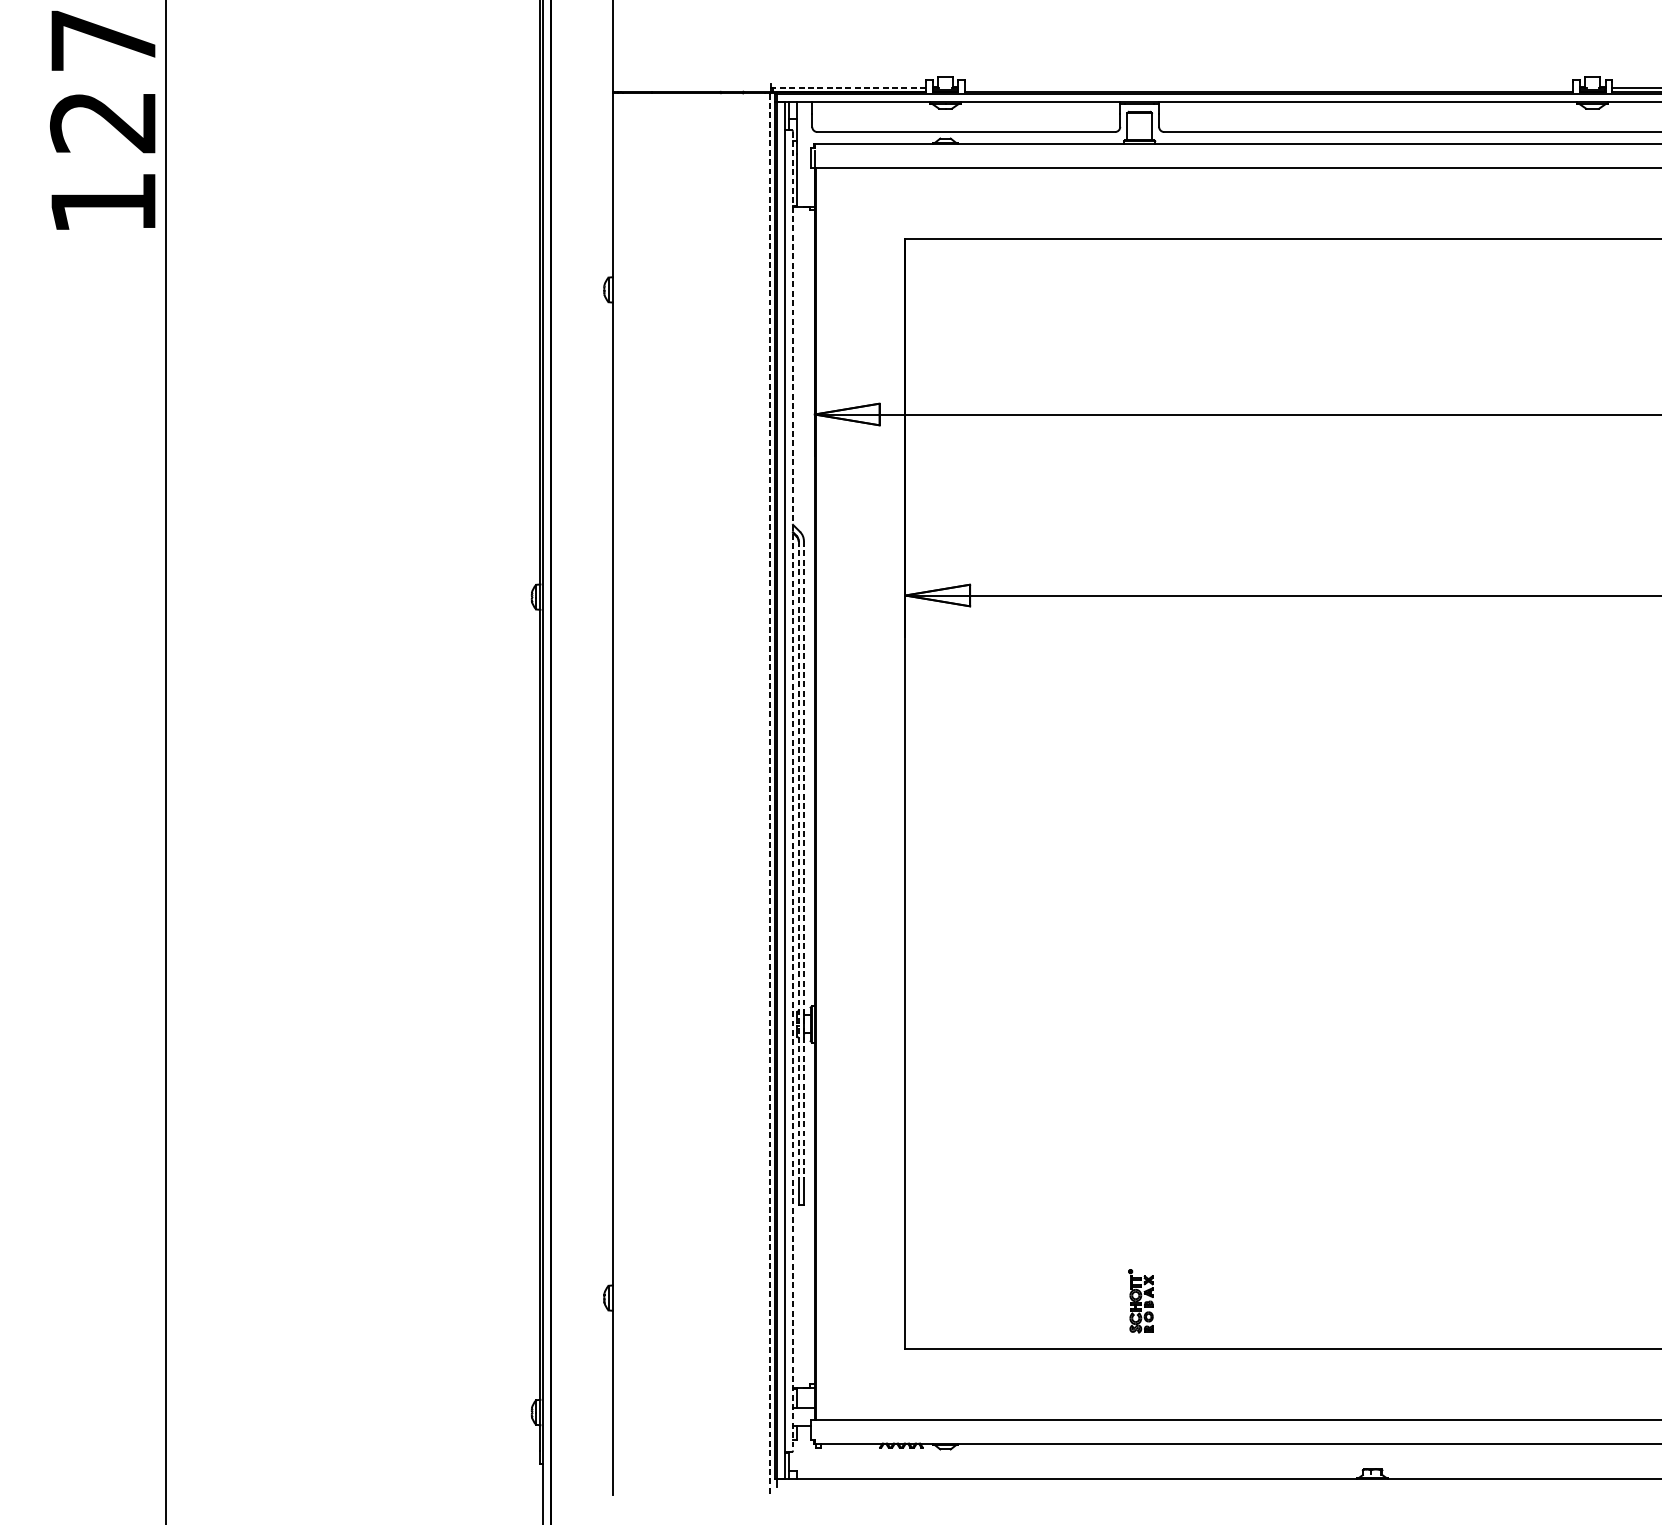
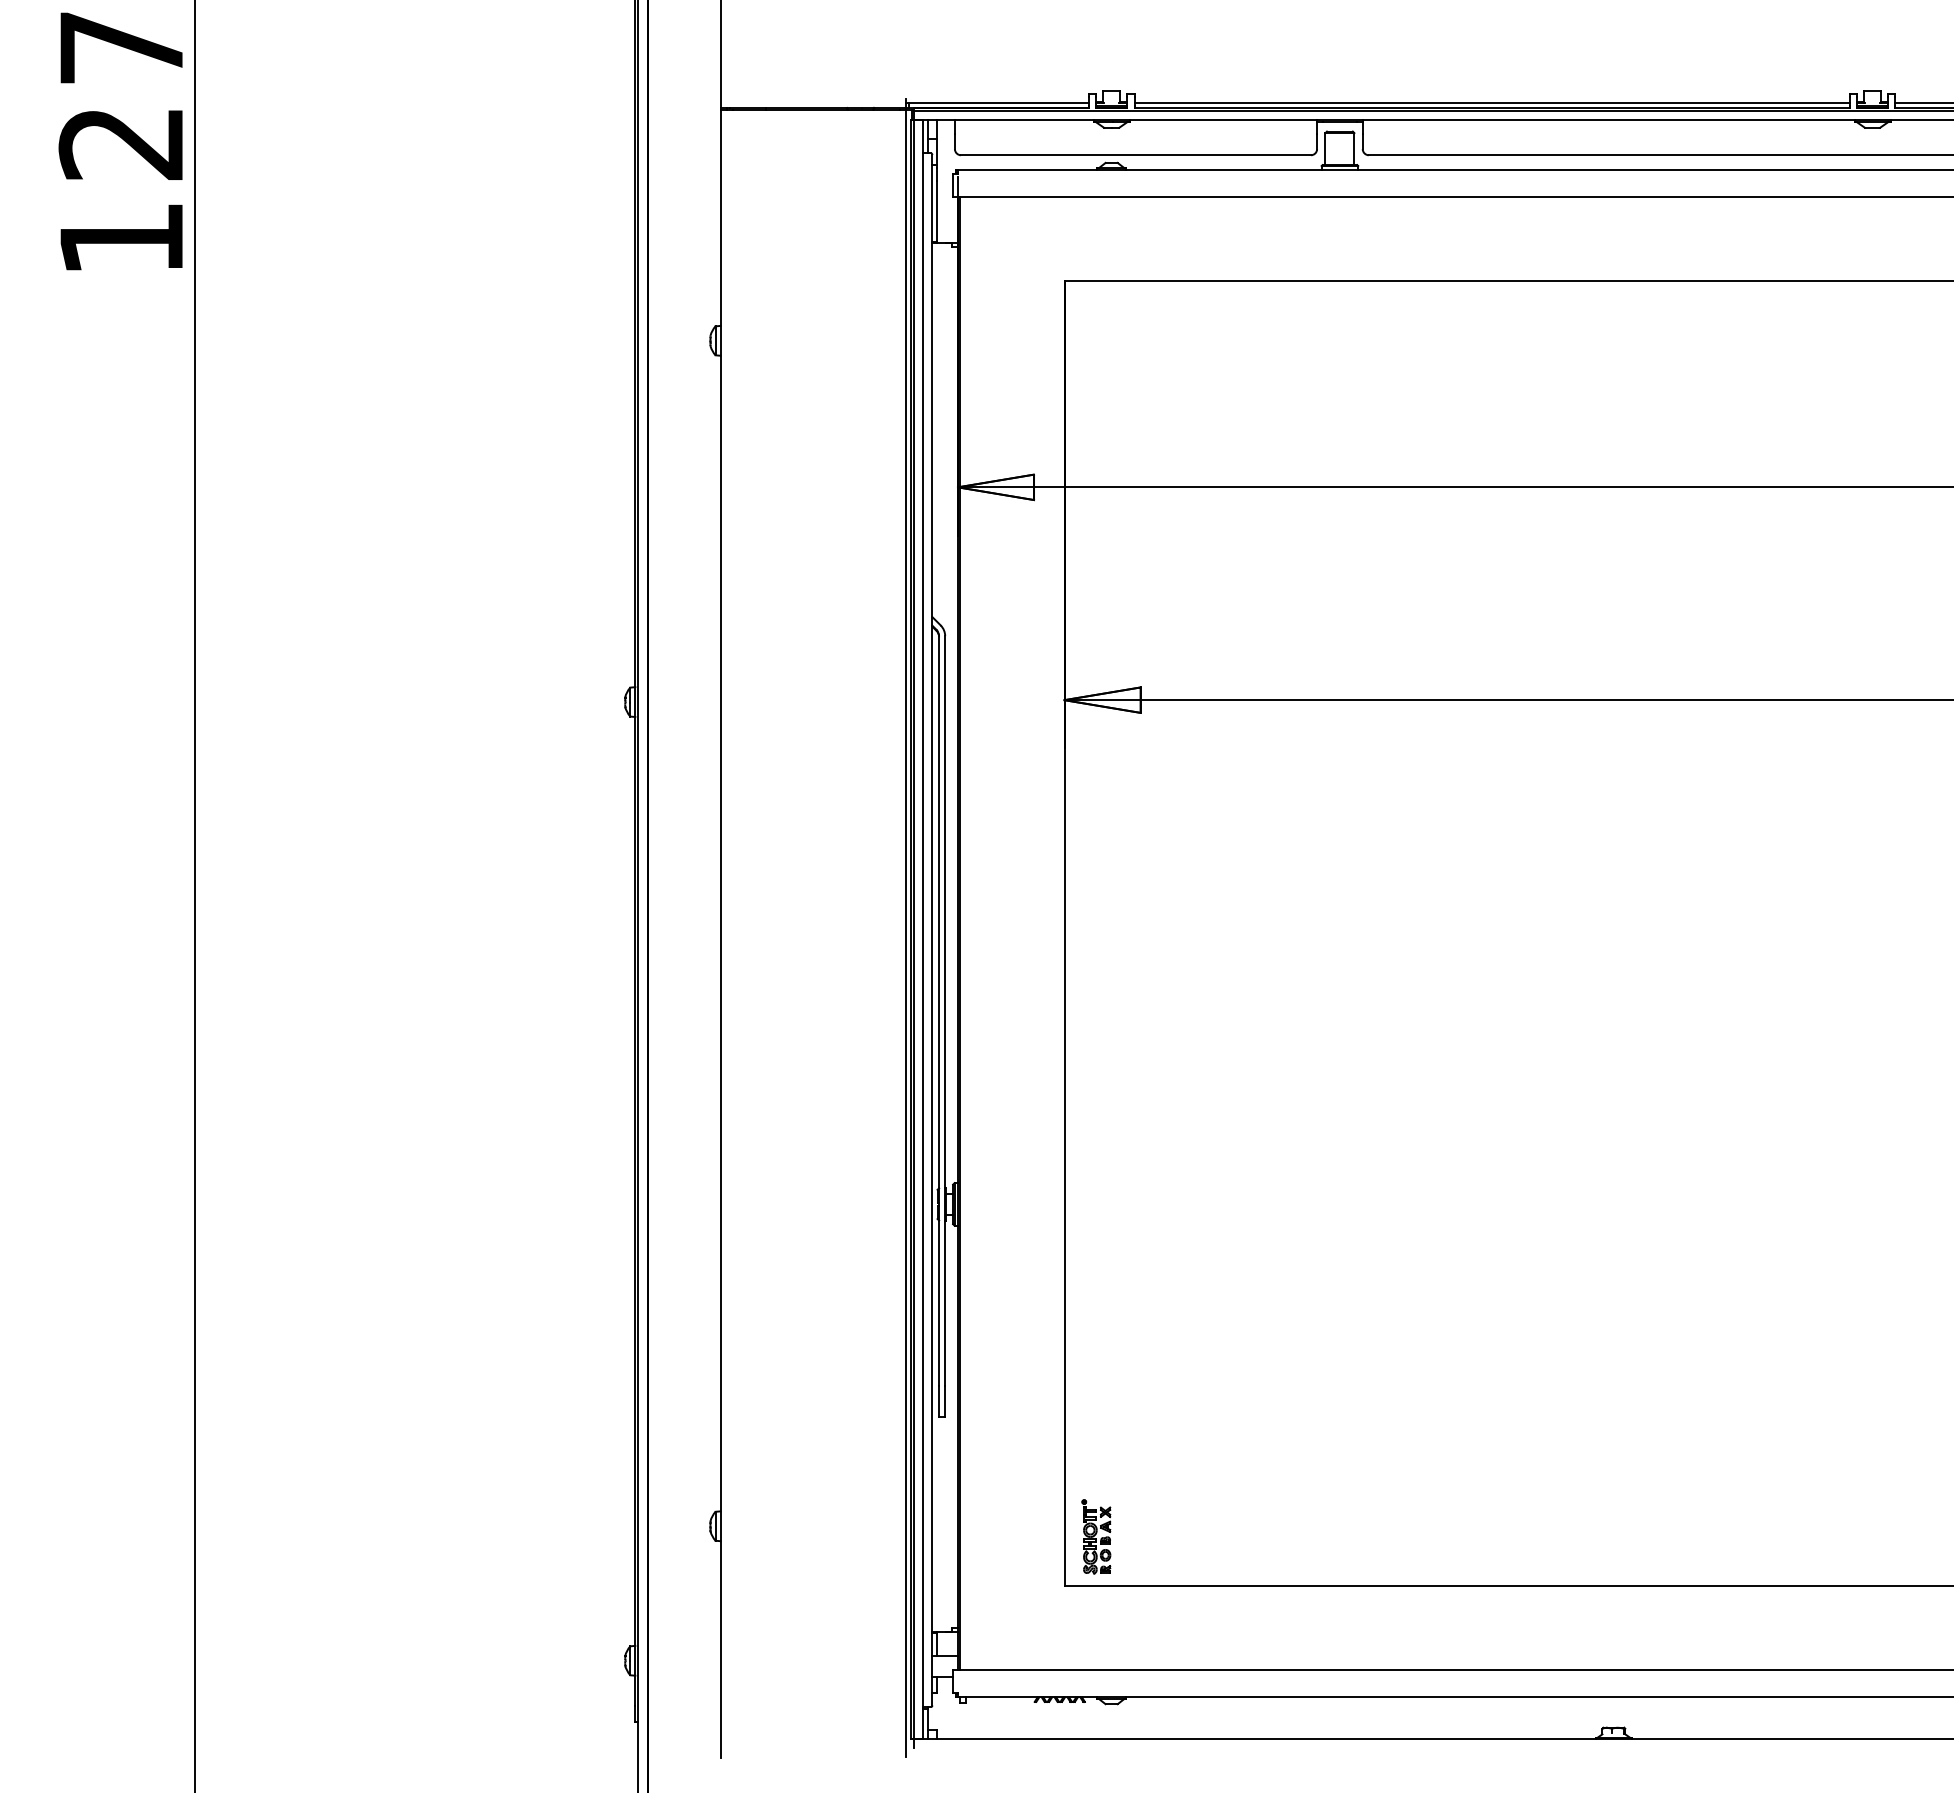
line: (850, 88) -> (999, 103), dashed -> solid
line: (1268, 88) -> (1491, 103), added
line: (793, 791) -> (932, 930), dashed -> solid
line: (770, 794) -> (905, 934), dashed -> solid
line: (799, 859) -> (939, 1010), dashed -> solid
line: (804, 859) -> (945, 1010), dashed -> solid
part: (1141, 1300) -> (1096, 1536), moved

